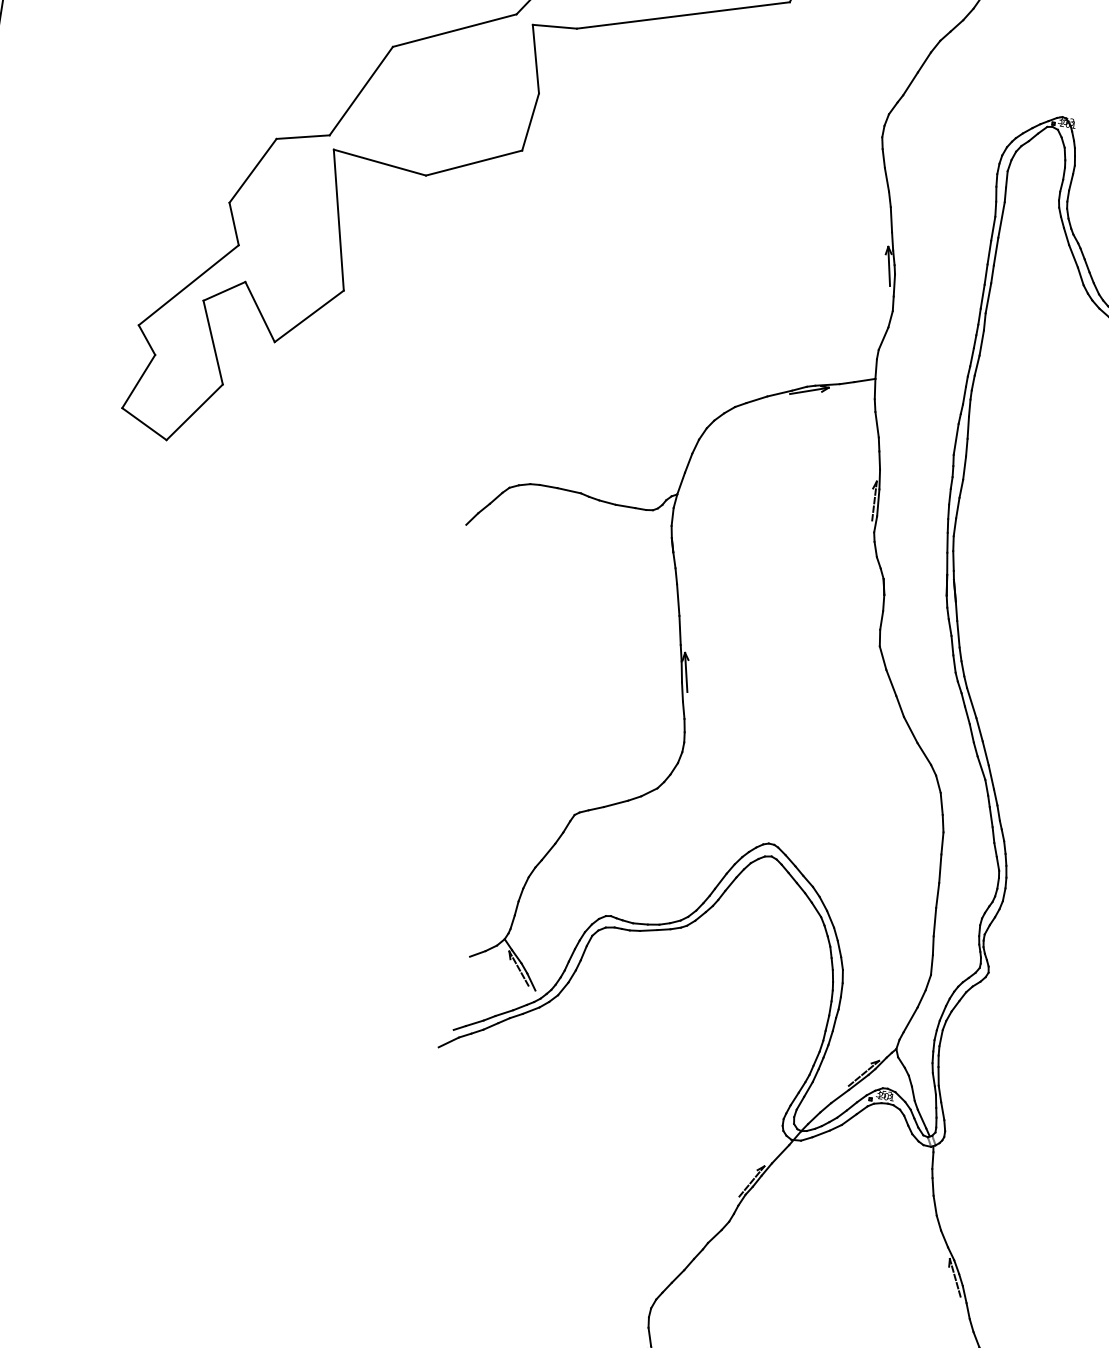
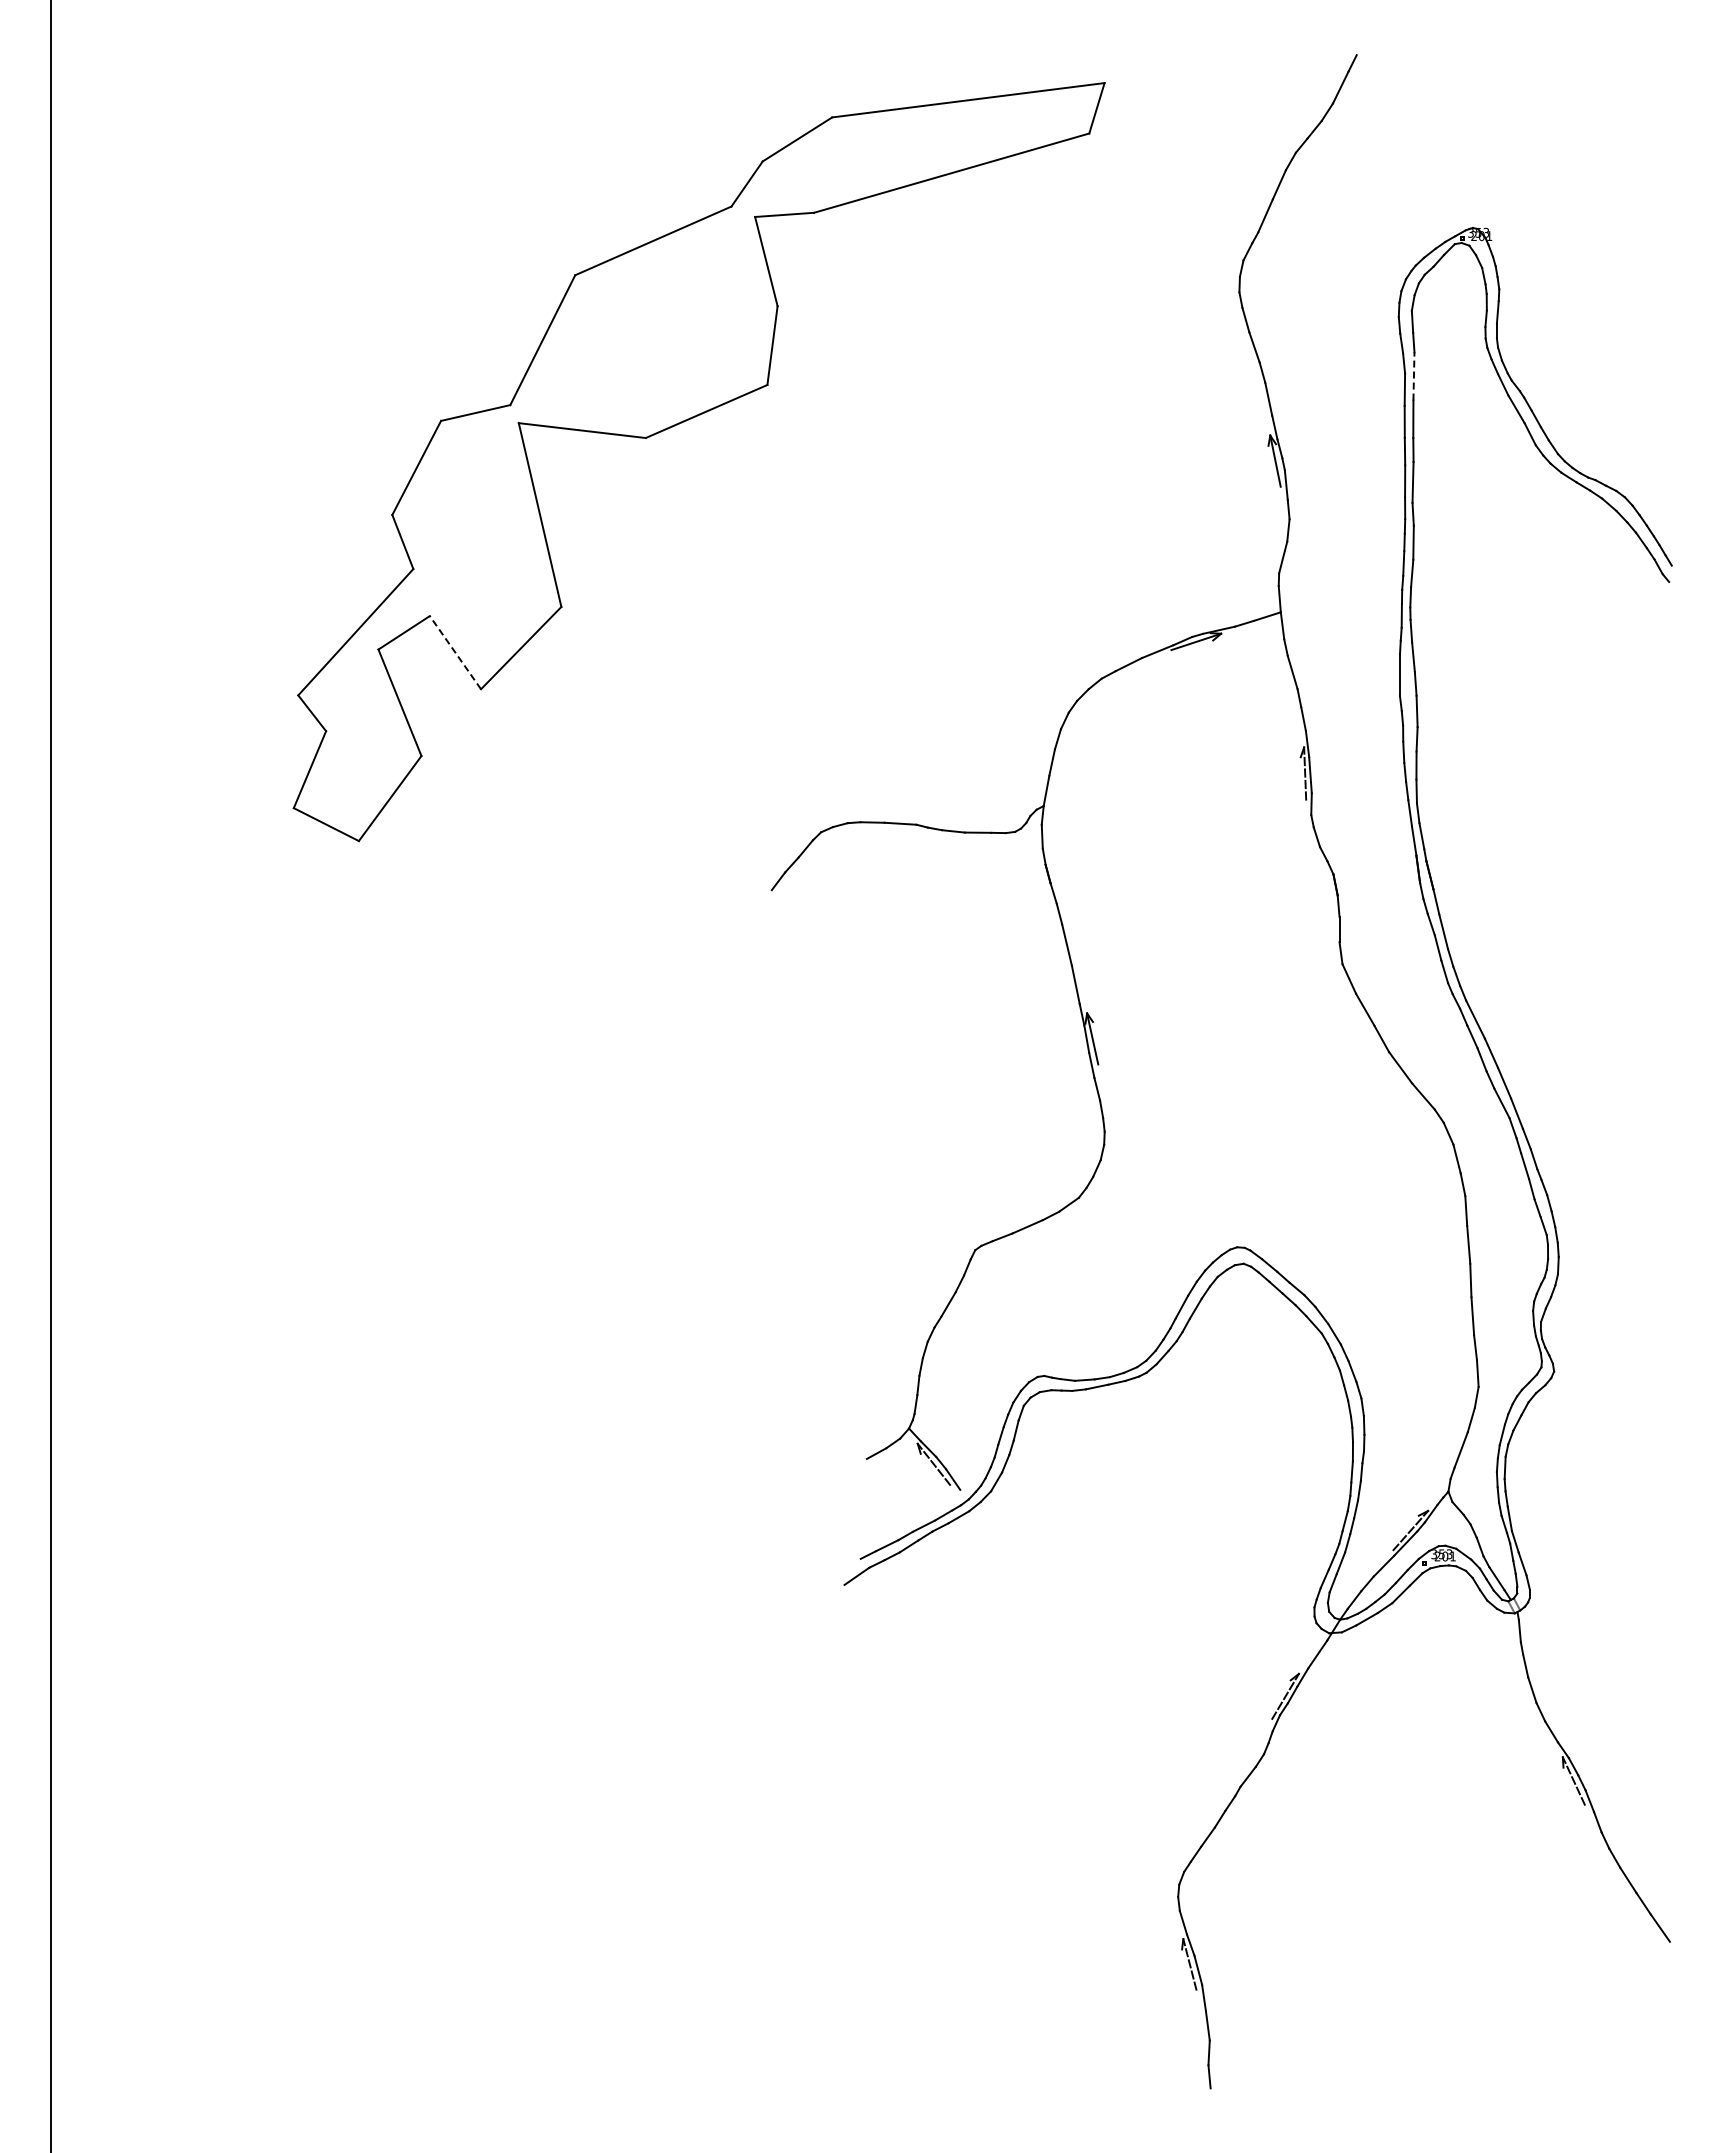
line: (1001, 219) -> (1413, 375), solid -> dashed
line: (260, 311) -> (455, 652), solid -> dashed

